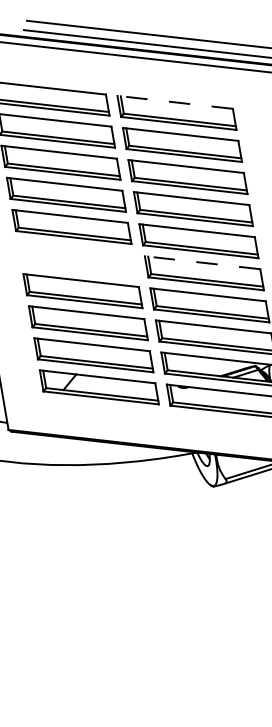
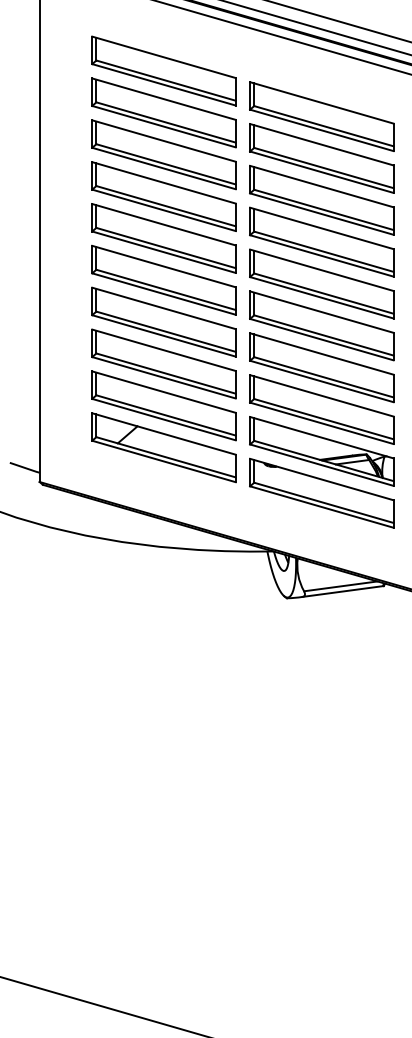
line: (174, 102) -> (321, 102), dashed -> solid
part: (76, 258) -> (163, 279), added
line: (202, 263) -> (321, 312), dashed -> solid

